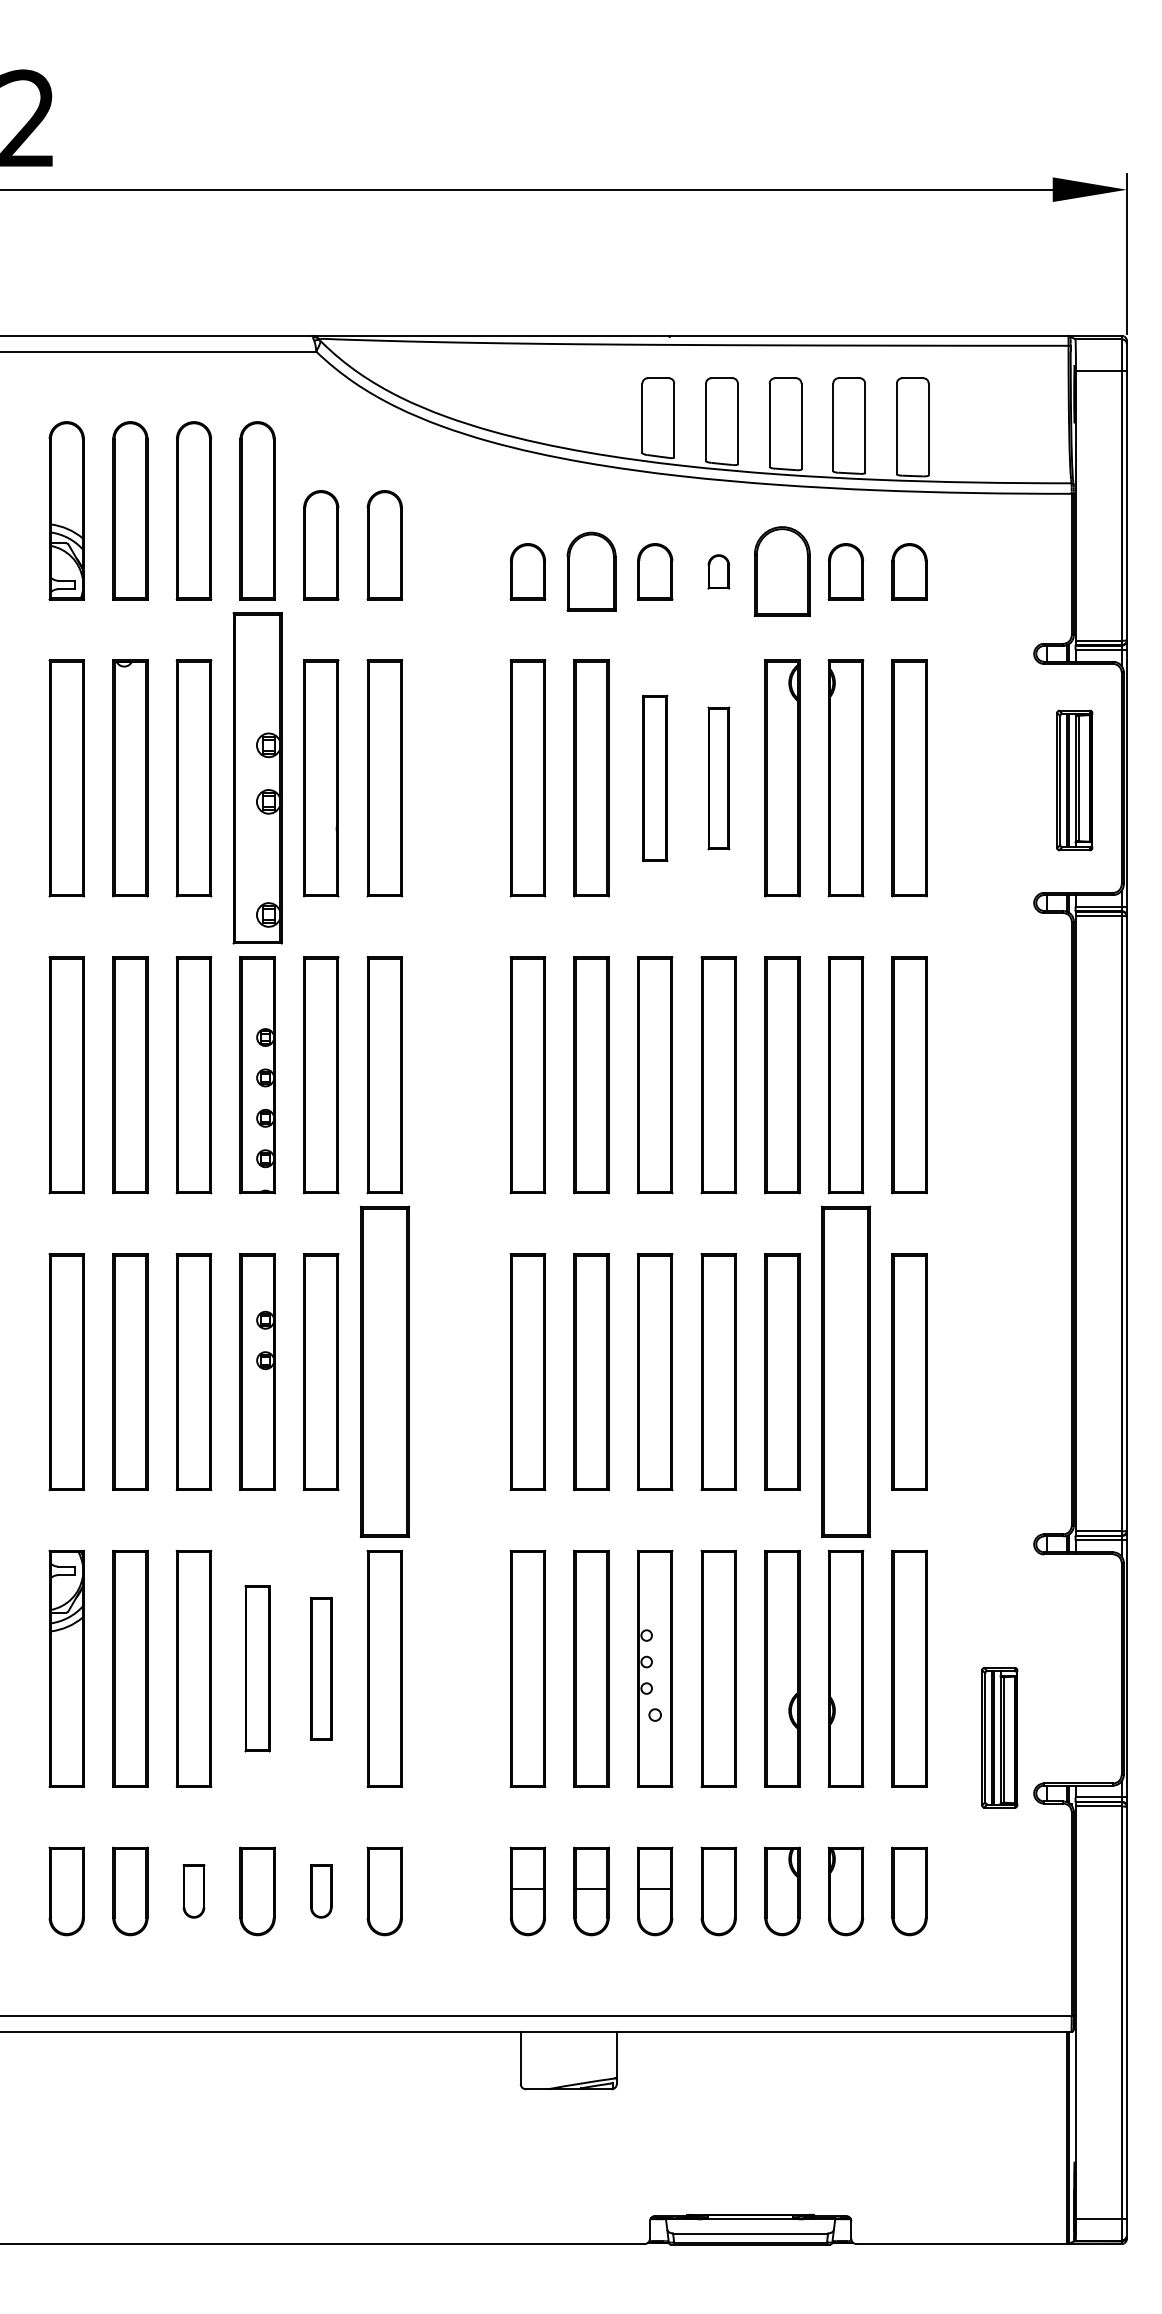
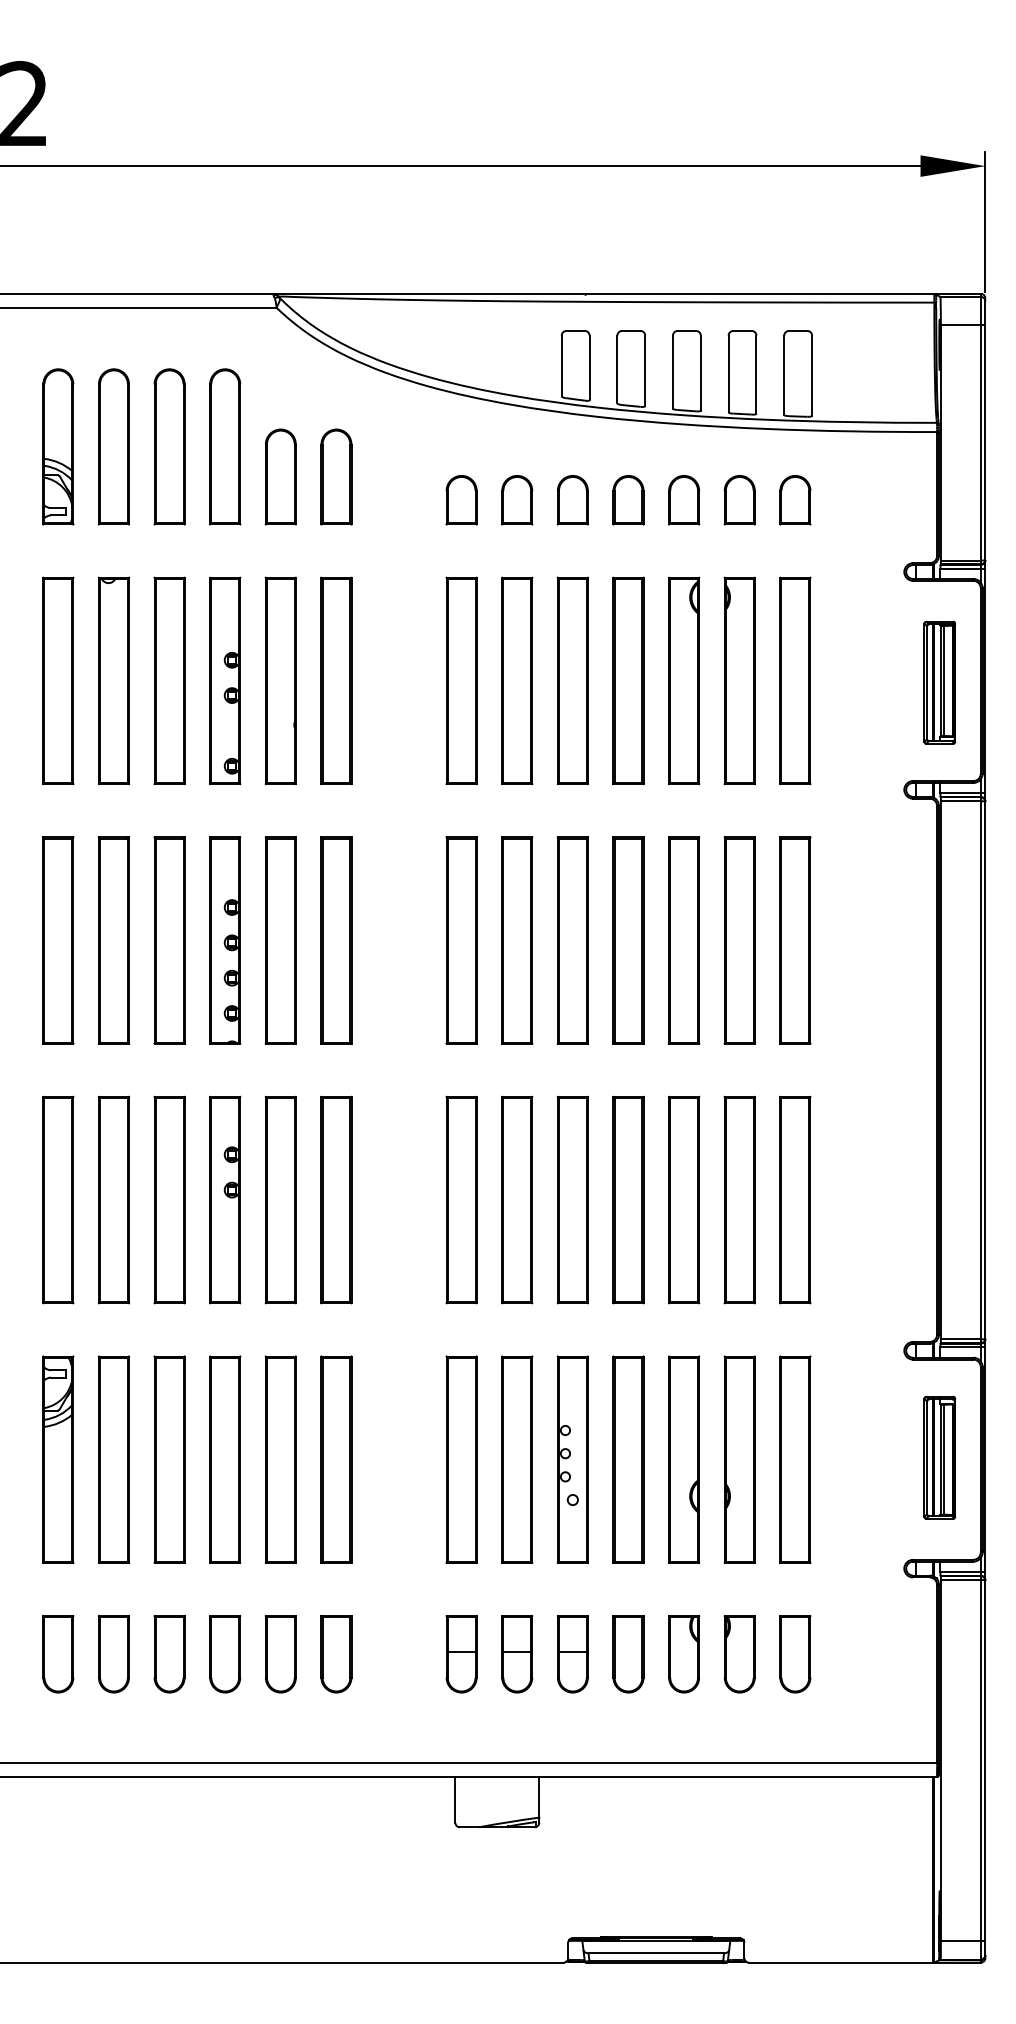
part: (591, 571) -> (517, 499), size x0.71
part: (718, 571) -> (628, 499), size x1.67
part: (782, 571) -> (684, 499), size x0.62
part: (257, 778) -> (225, 681), size x0.71
part: (655, 778) -> (573, 681), size x1.43
part: (718, 778) -> (628, 681), size x1.67
part: (384, 1372) -> (336, 1200), size x0.71
part: (845, 1372) -> (739, 1200), size x0.71
part: (257, 1668) -> (225, 1459), size x1.43
part: (321, 1668) -> (281, 1459), size x1.67
part: (999, 1737) -> (939, 1457), moved
part: (193, 1891) -> (169, 1654), size x1.67
part: (321, 1891) -> (281, 1654), size x1.67

